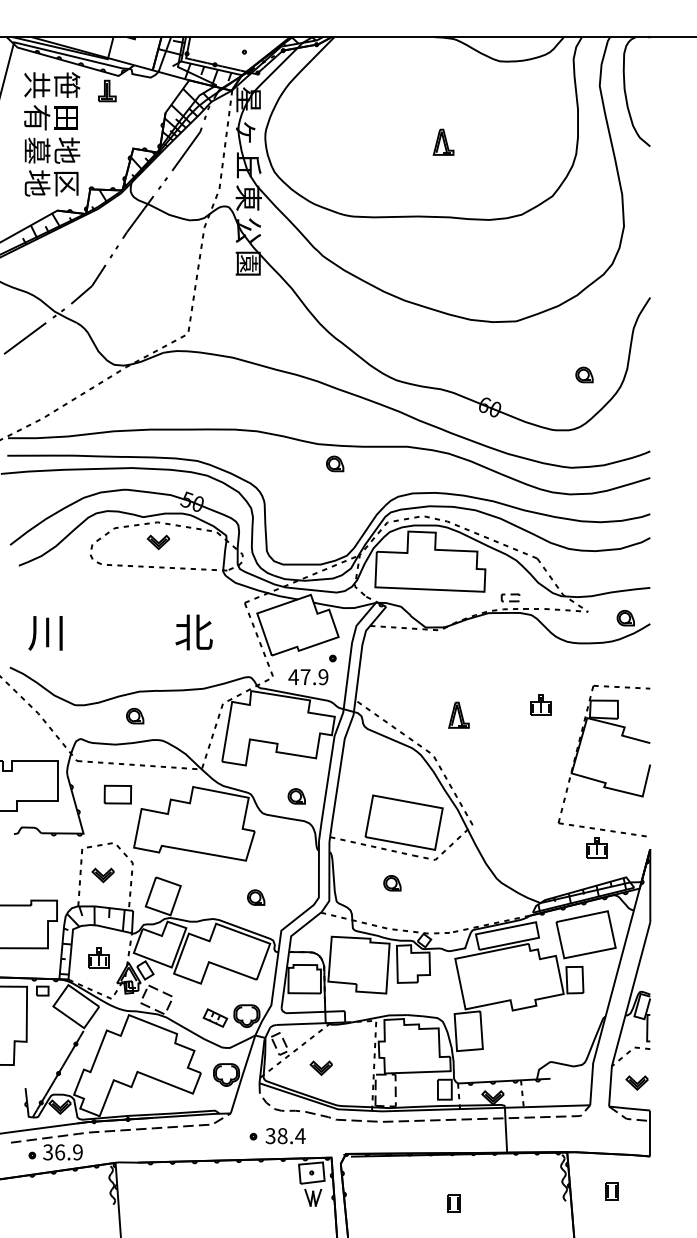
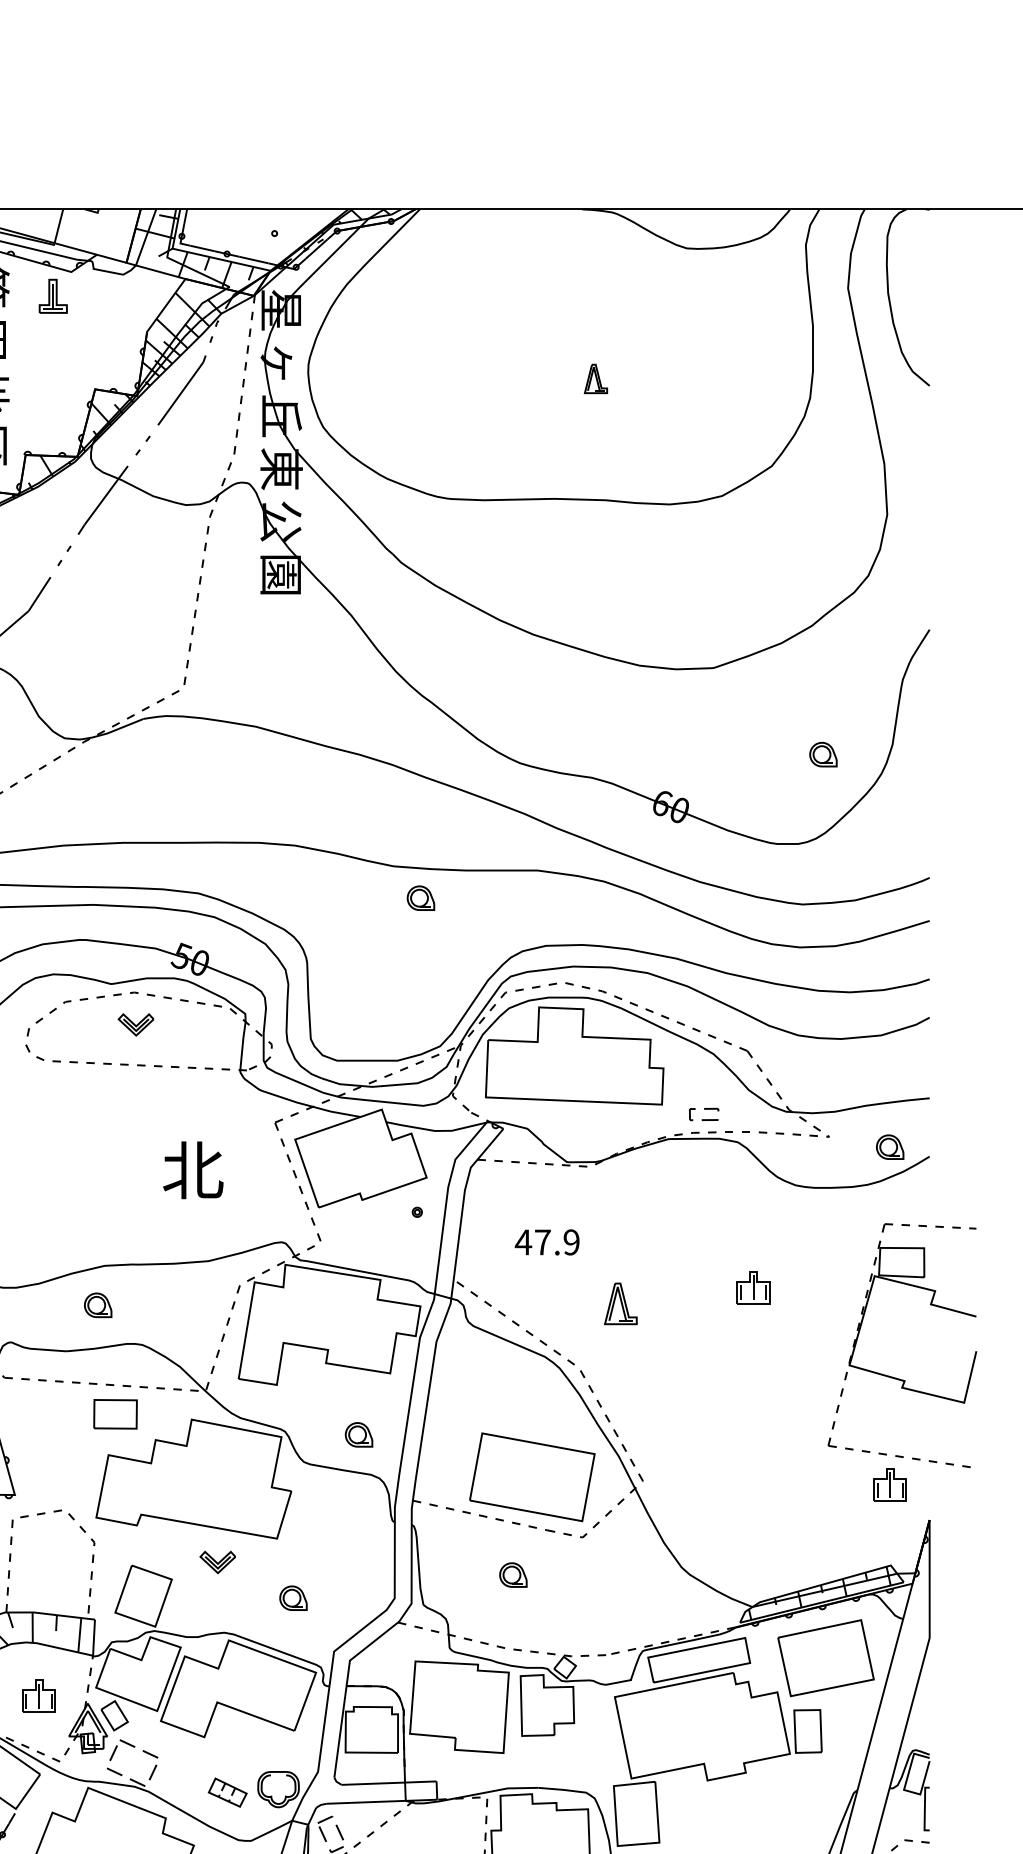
part: (443, 141) -> (595, 377), size x0.7
text: (308, 677) -> (547, 1242), moved
part: (600, 780) -> (896, 1376), moved
part: (117, 794) -> (114, 1414), moved
part: (102, 875) -> (216, 1562), moved

